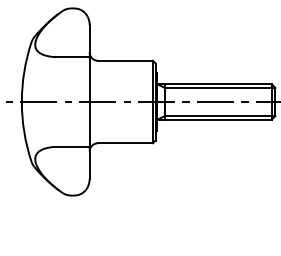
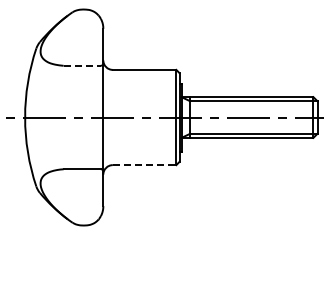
line: (71, 56) -> (82, 65), solid -> dashed
line: (125, 143) -> (144, 165), solid -> dashed

